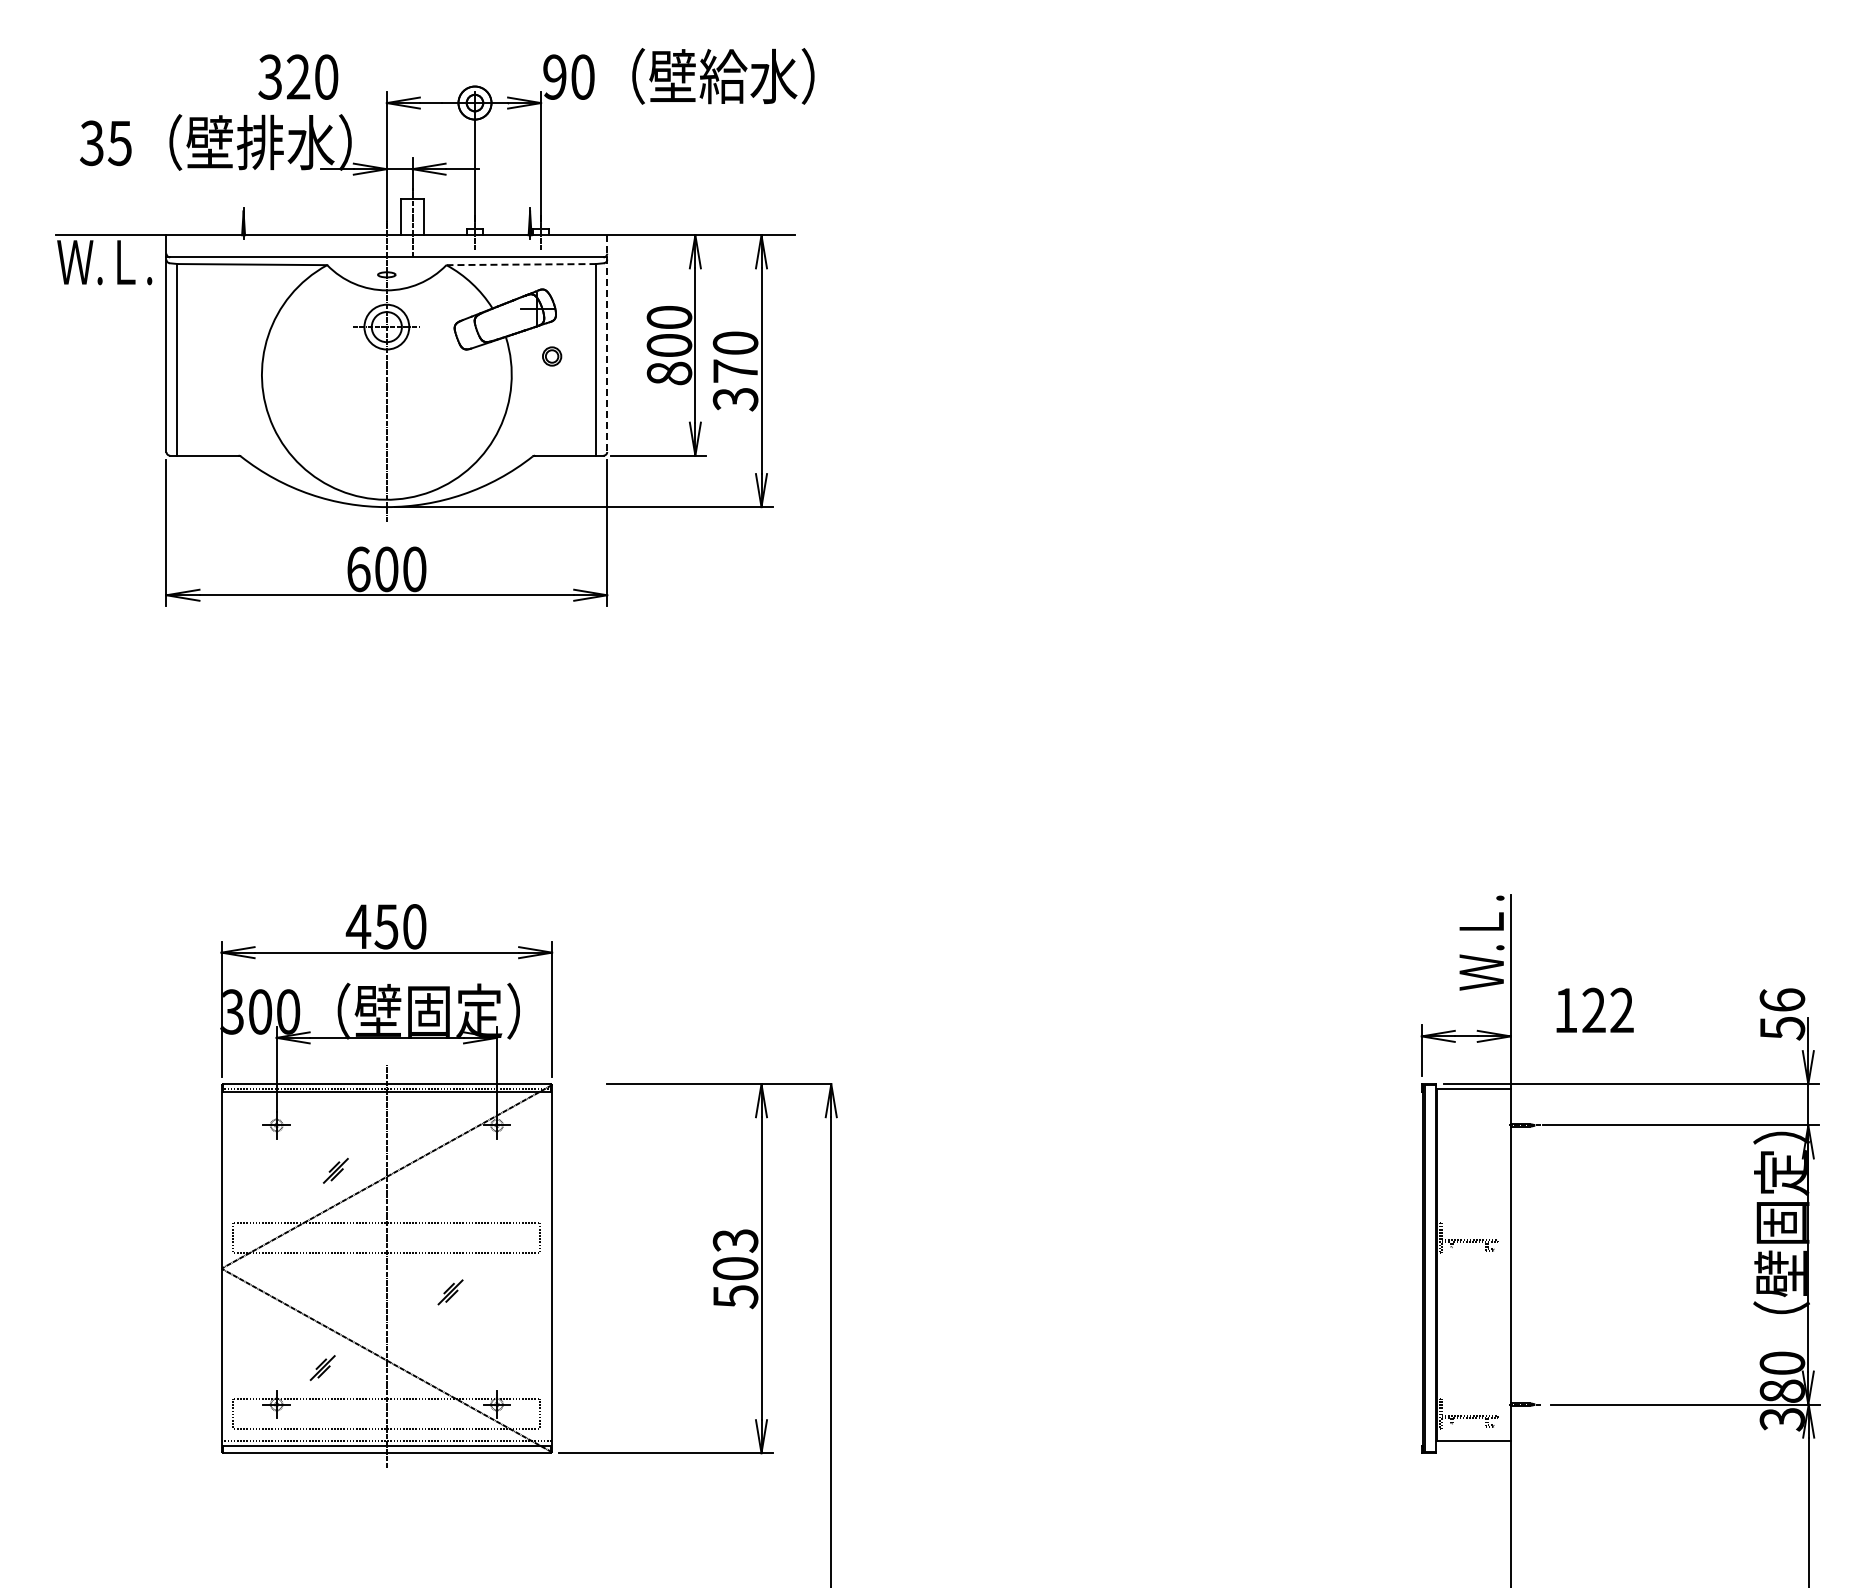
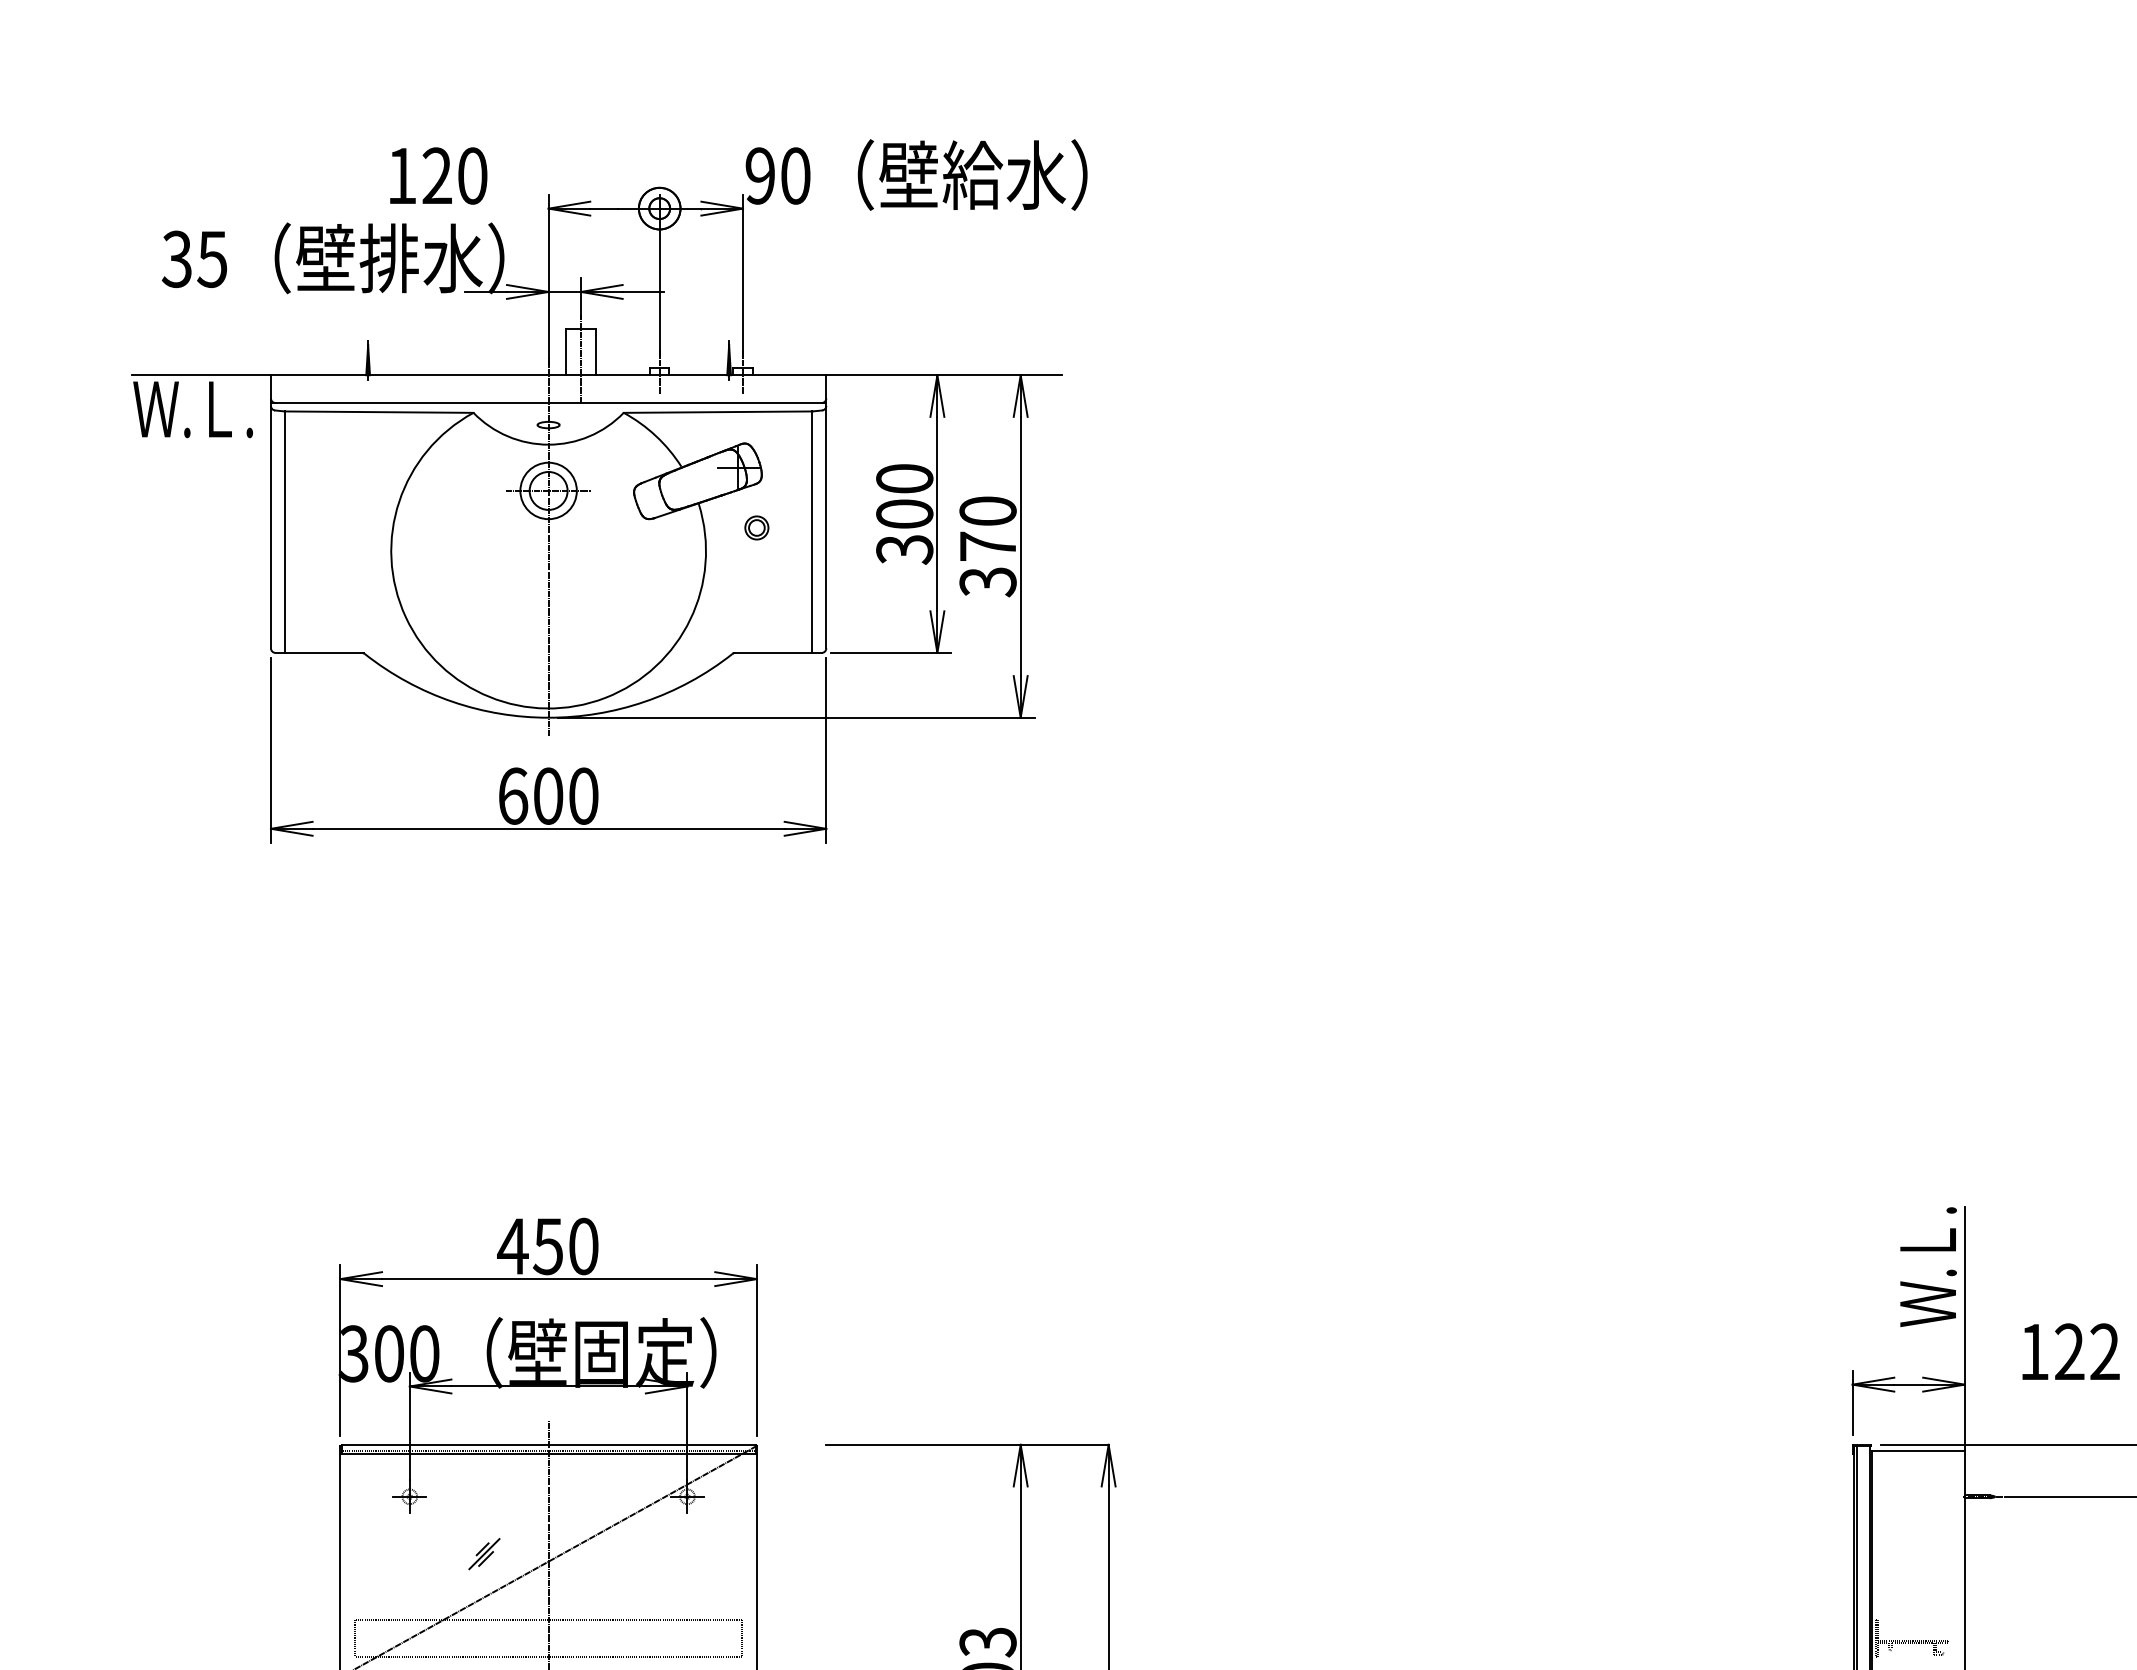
text: (269, 76) -> (400, 175), 320 -> 120
line: (521, 264) -> (718, 412), dashed -> solid
line: (607, 344) -> (826, 512), dashed -> solid
text: (669, 373) -> (904, 549), 800 -> 300

